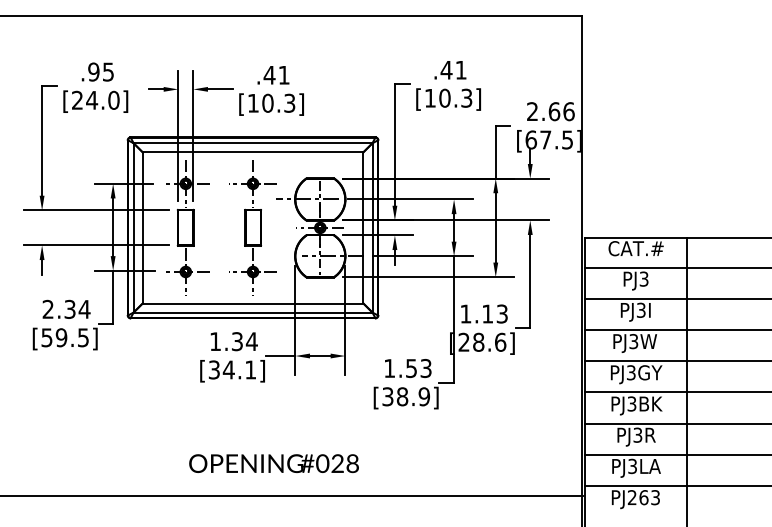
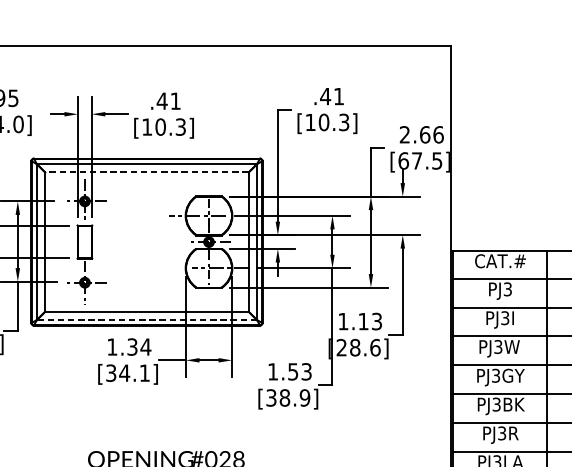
line: (252, 152) -> (146, 172), solid -> dashed
part: (252, 227) -> (146, 241), removed
line: (252, 312) -> (146, 320), solid -> dashed

